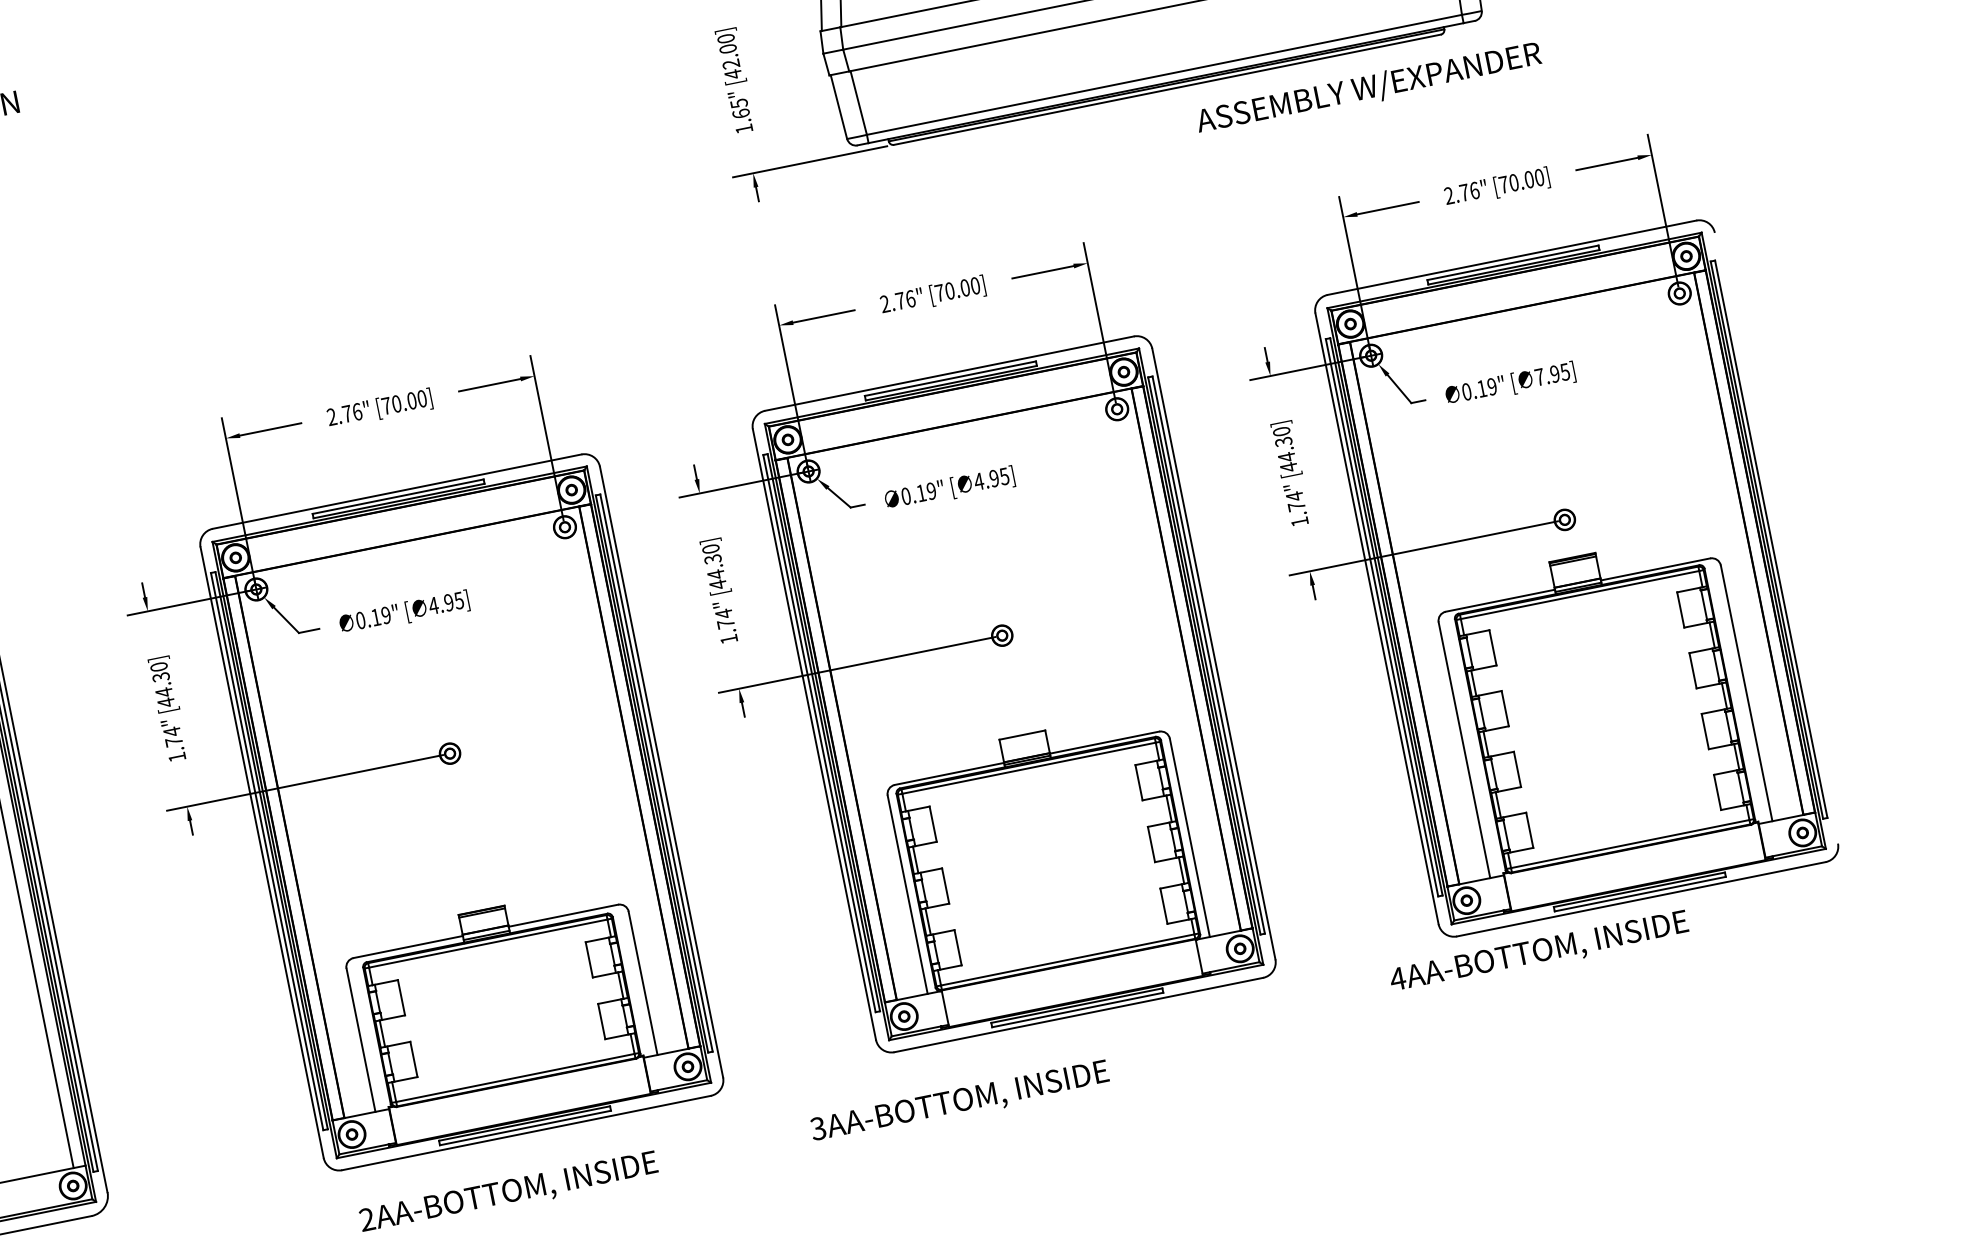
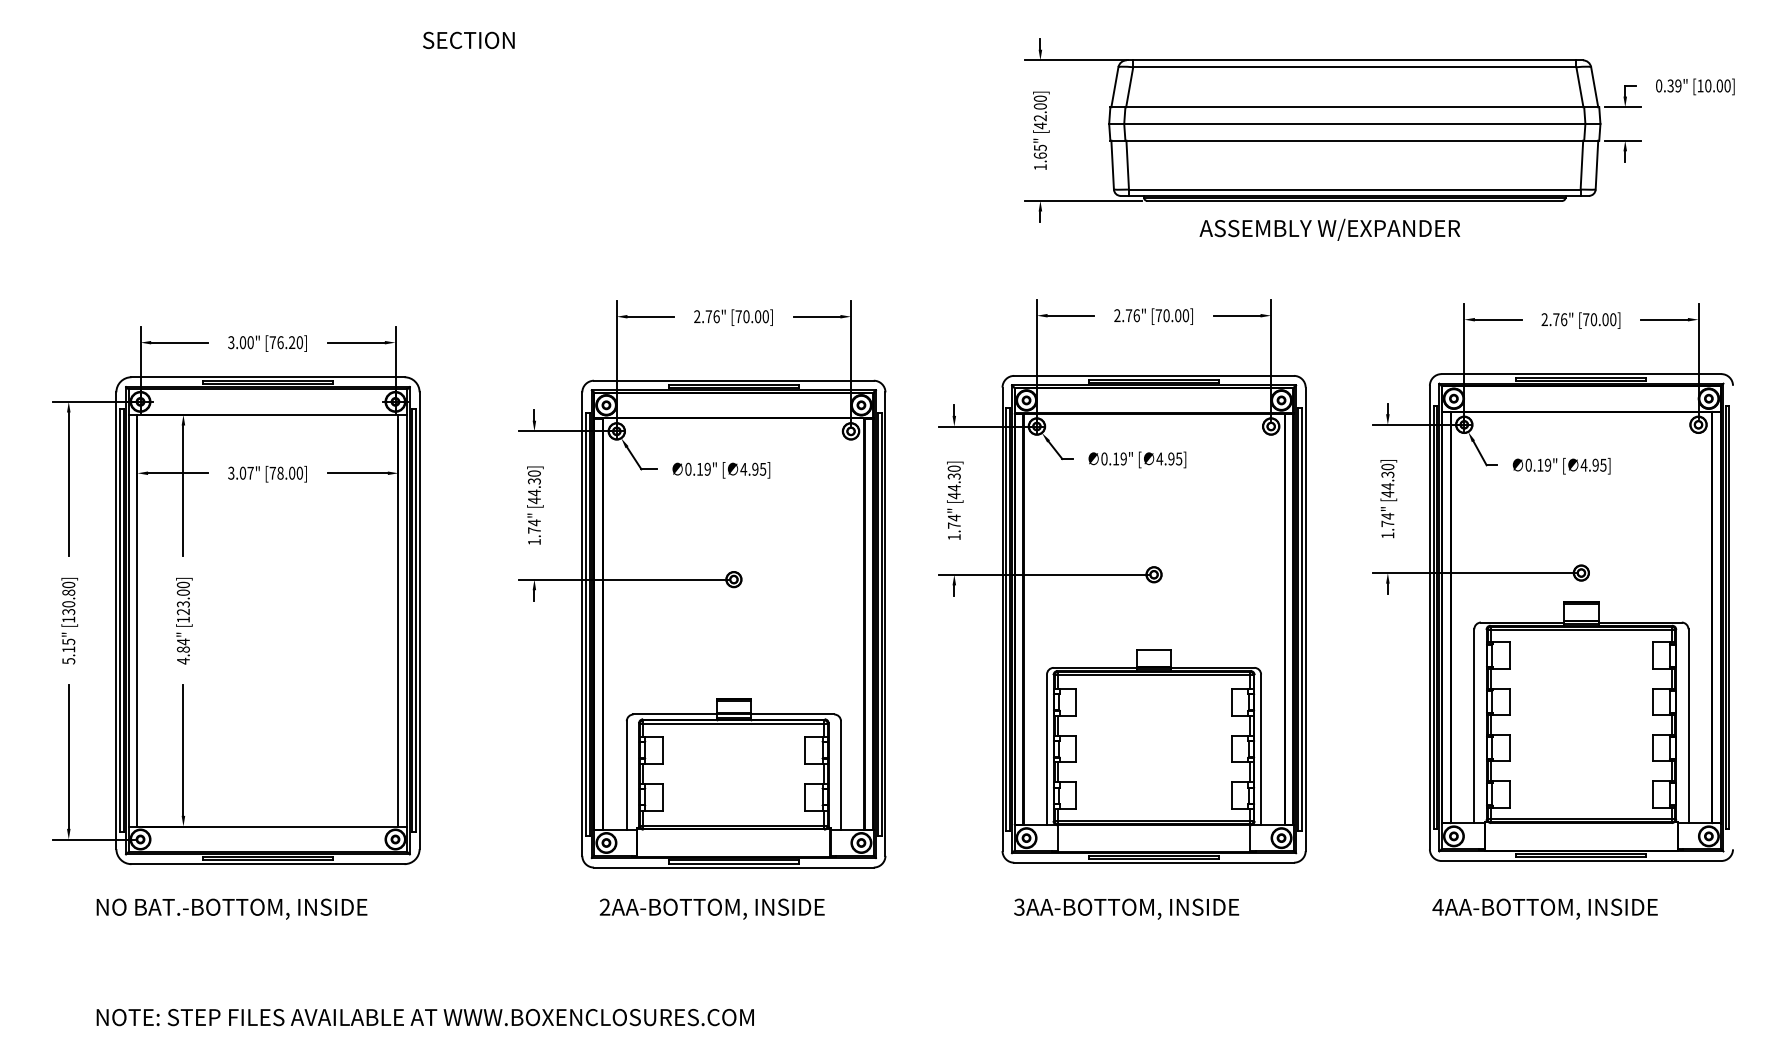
text: (1368, 88) -> (1329, 229), moved
text: (1539, 377) -> (1583, 465), 7.95] -> 4.95]
text: (1538, 952) -> (1544, 908), moved
text: (959, 1101) -> (1126, 908), moved

